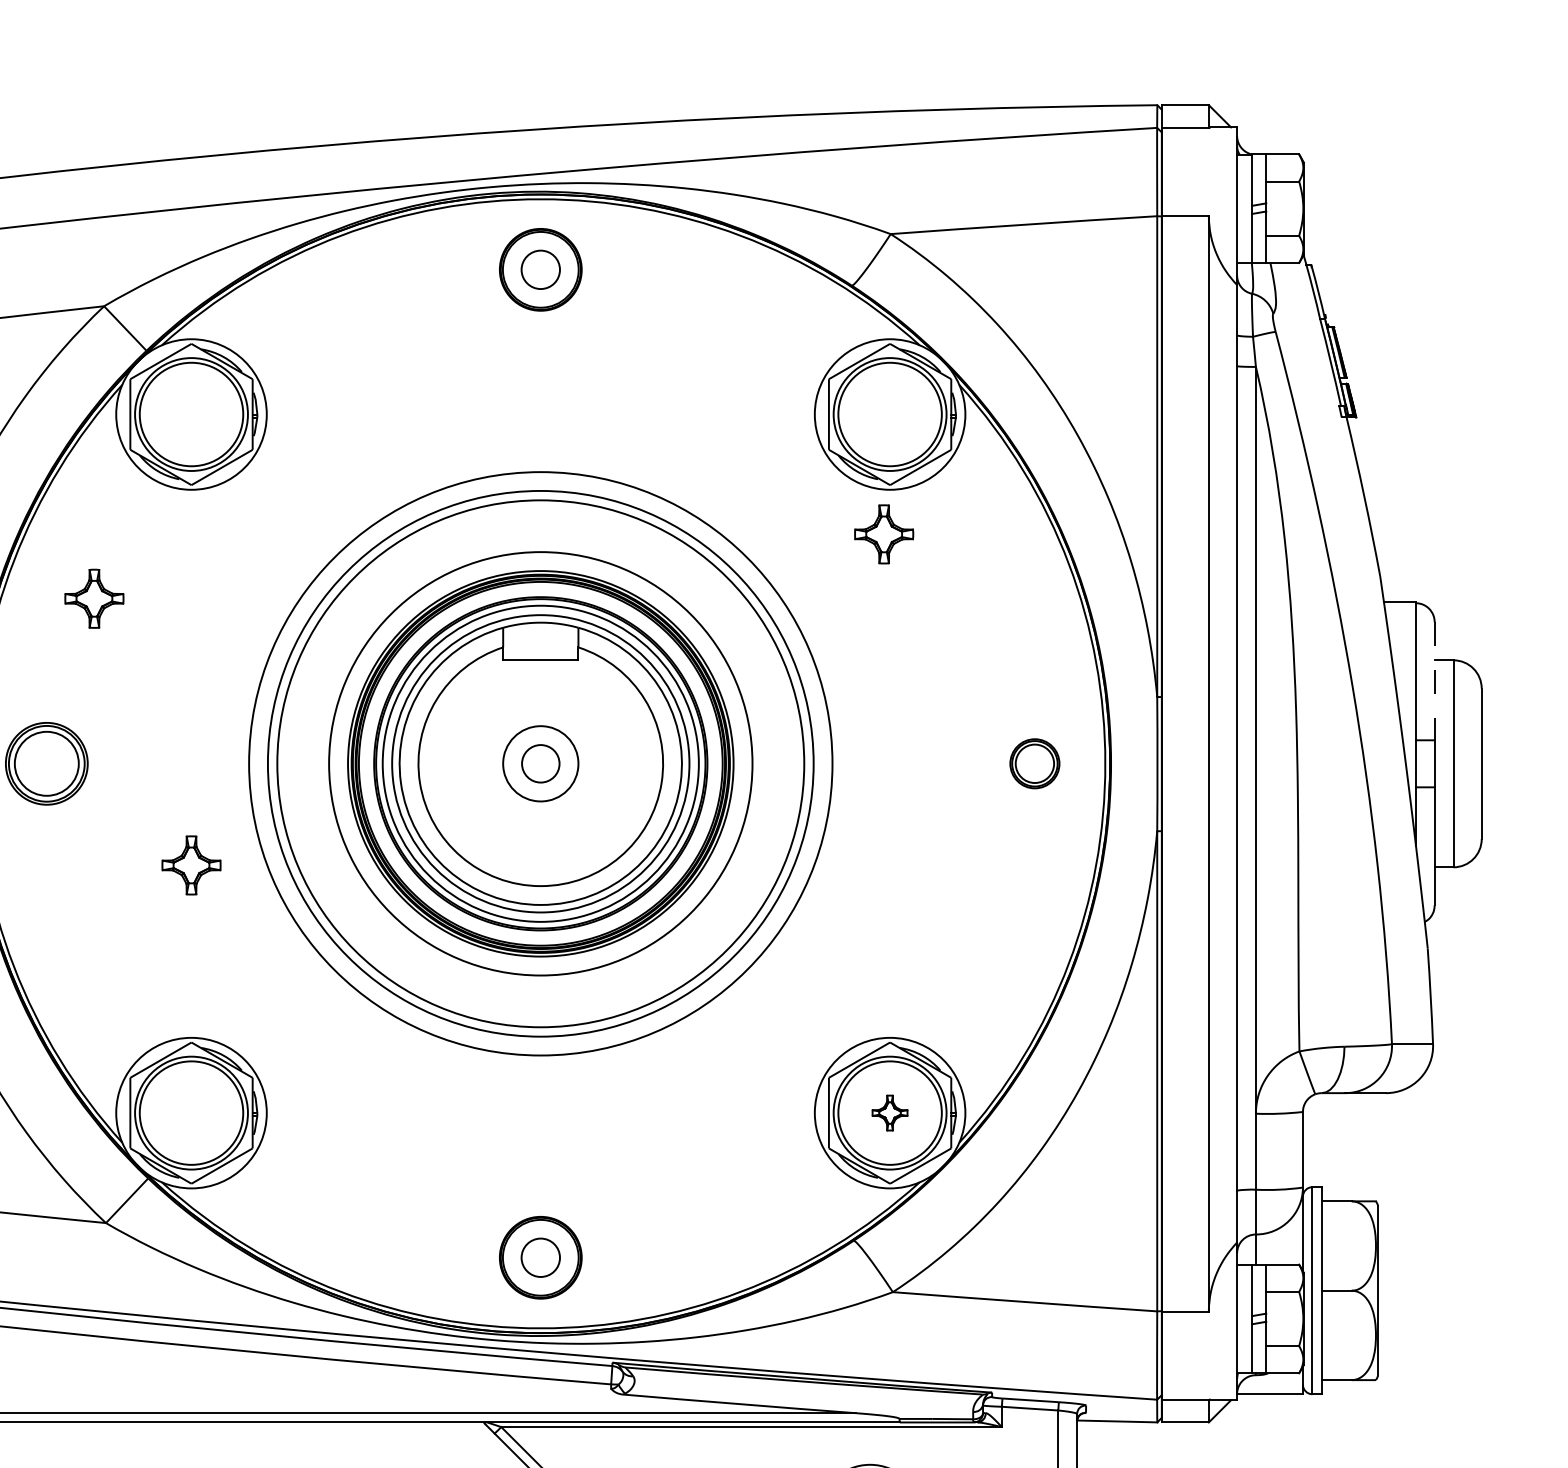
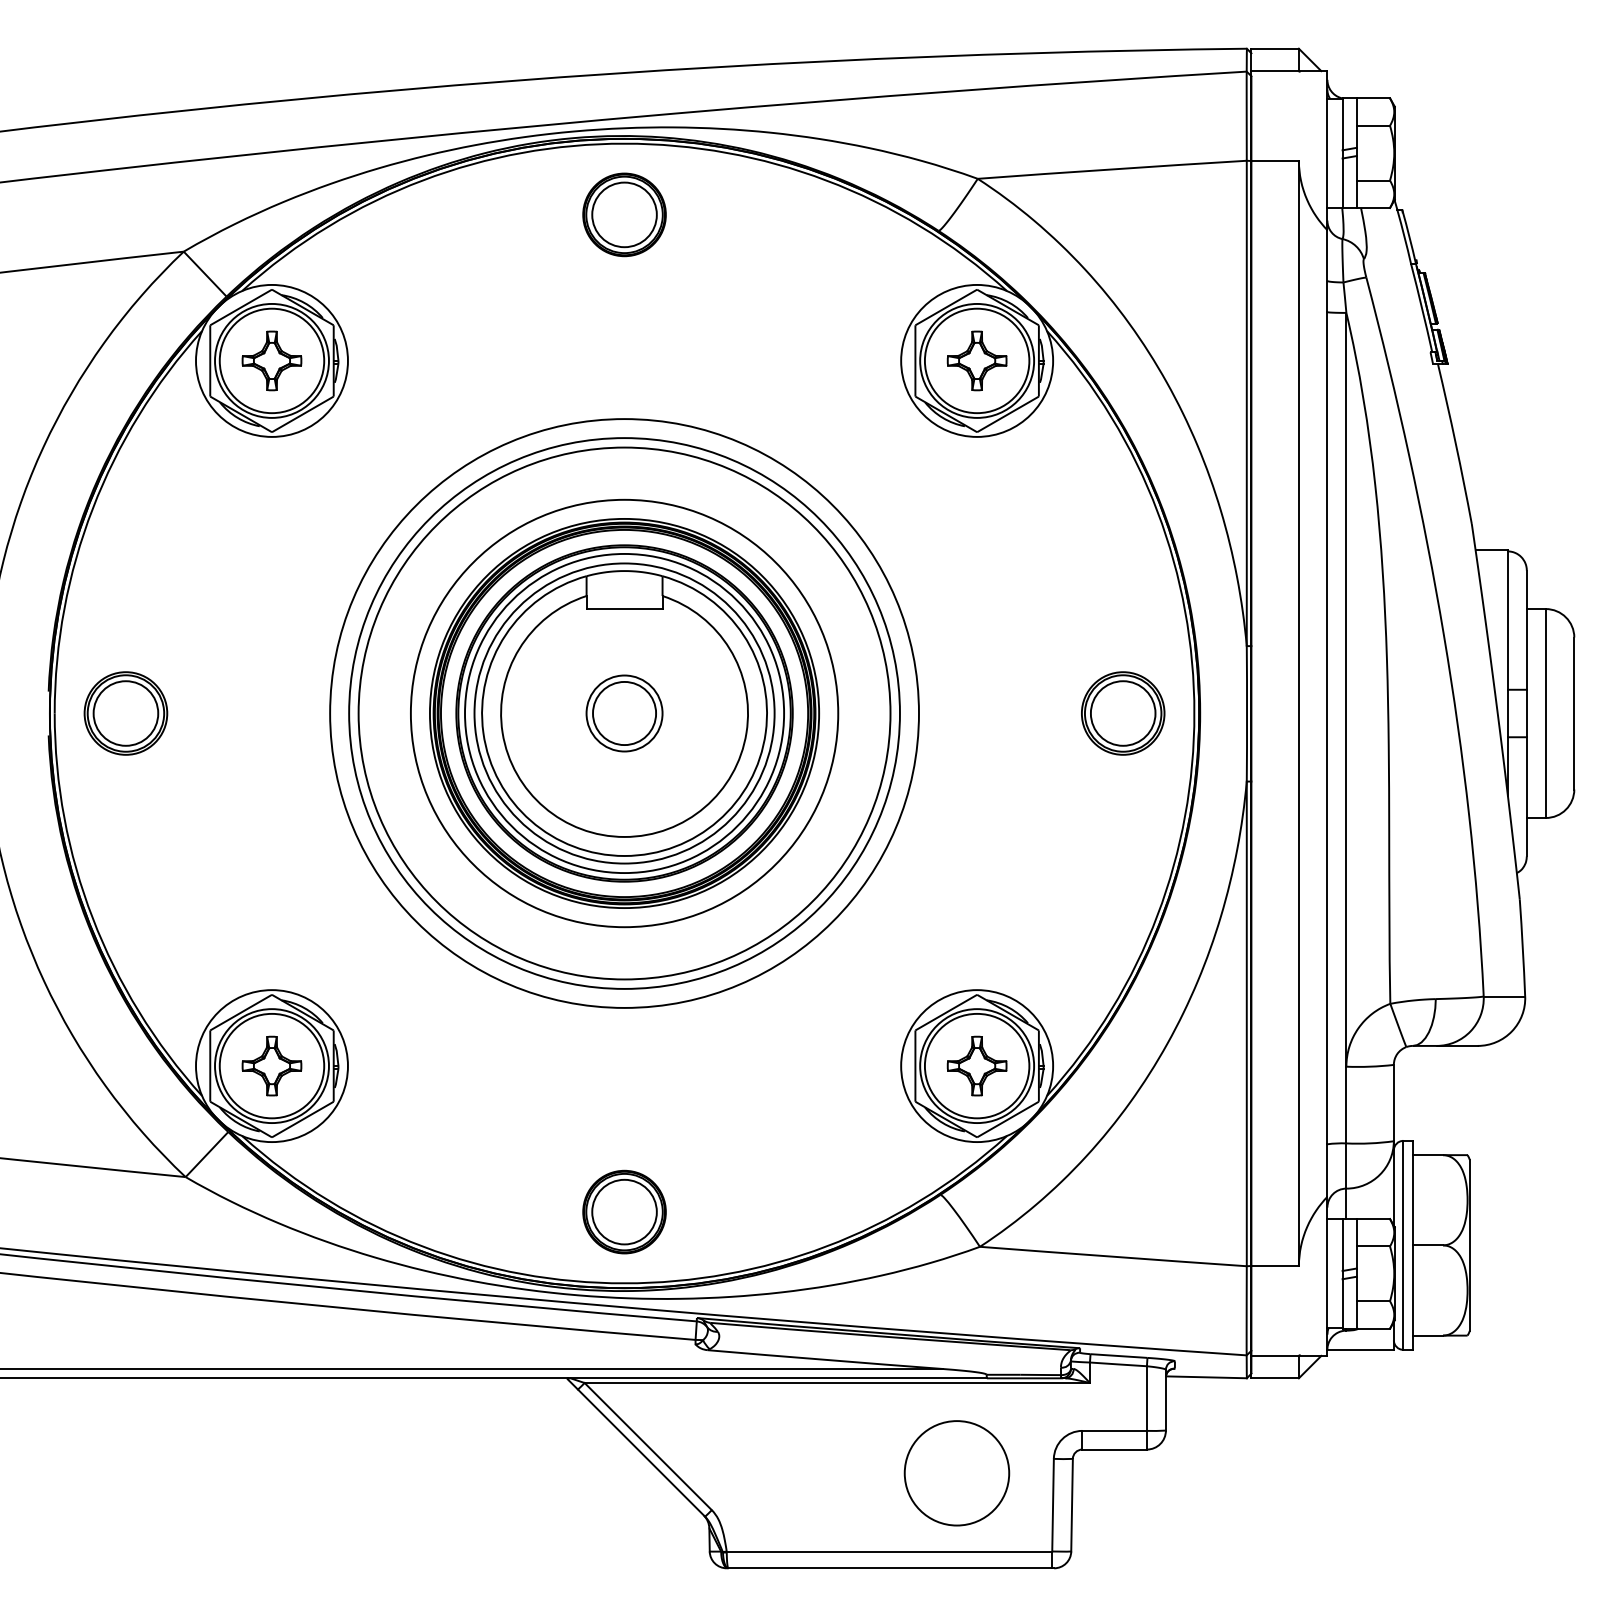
circle: (540, 269) -> (624, 214), size x1.67
part: (883, 533) -> (976, 360), moved
part: (93, 598) -> (271, 360), moved
line: (1434, 681) -> (1526, 630), dashed -> solid
circle: (540, 763) -> (624, 713), size x1.67
part: (1035, 763) -> (1123, 713), size x1.67
part: (191, 864) -> (271, 1065), moved
part: (889, 1112) -> (976, 1065), size x1.67
circle: (540, 1257) -> (624, 1211), size x1.67

